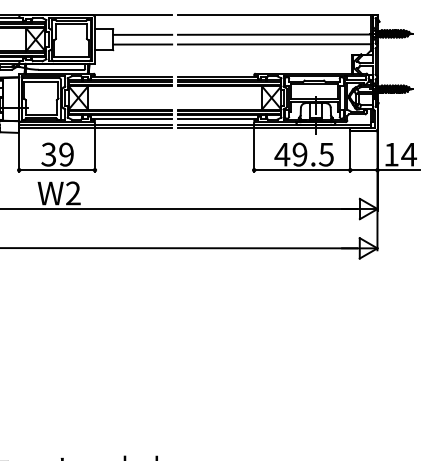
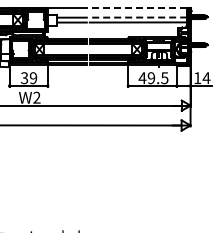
line: (274, 14) -> (138, 7), solid -> dashed
line: (274, 34) -> (138, 17), solid -> dashed

